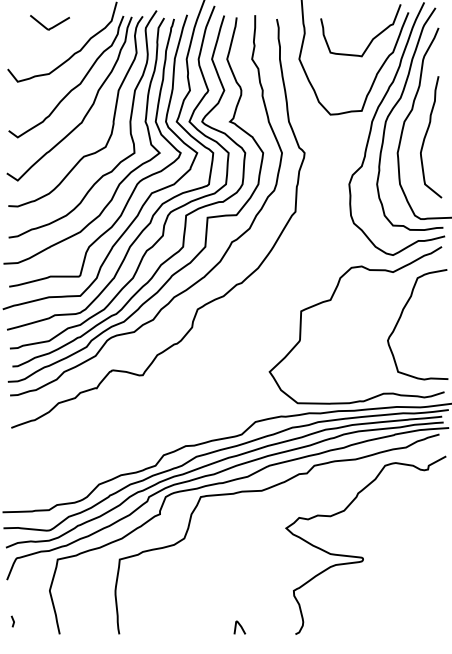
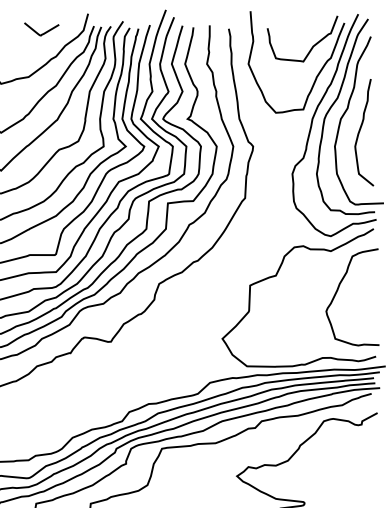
curve: (52, 26) -> (43, 32), moved

